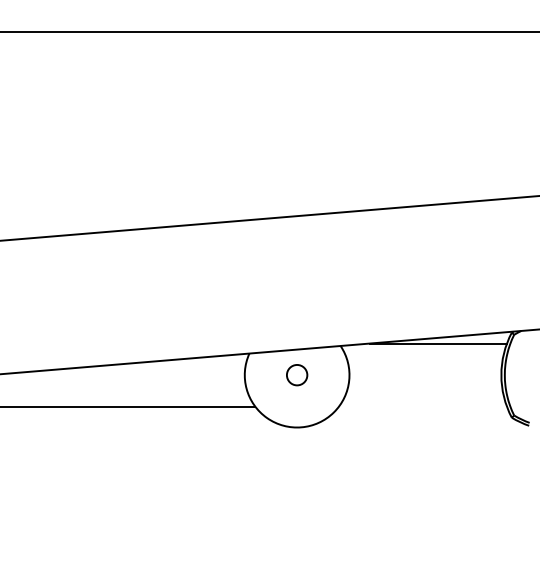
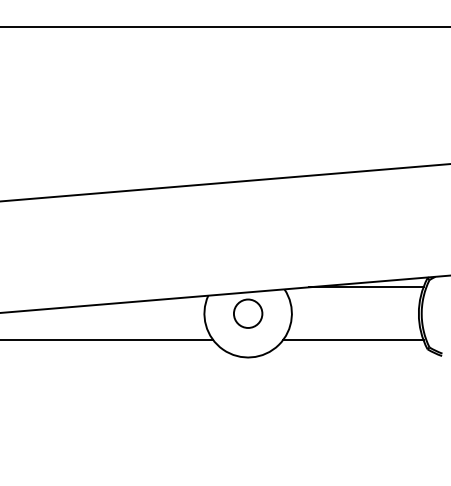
circle: (297, 375) -> (248, 314), size x1.67
line: (422, 406) -> (352, 339), added

